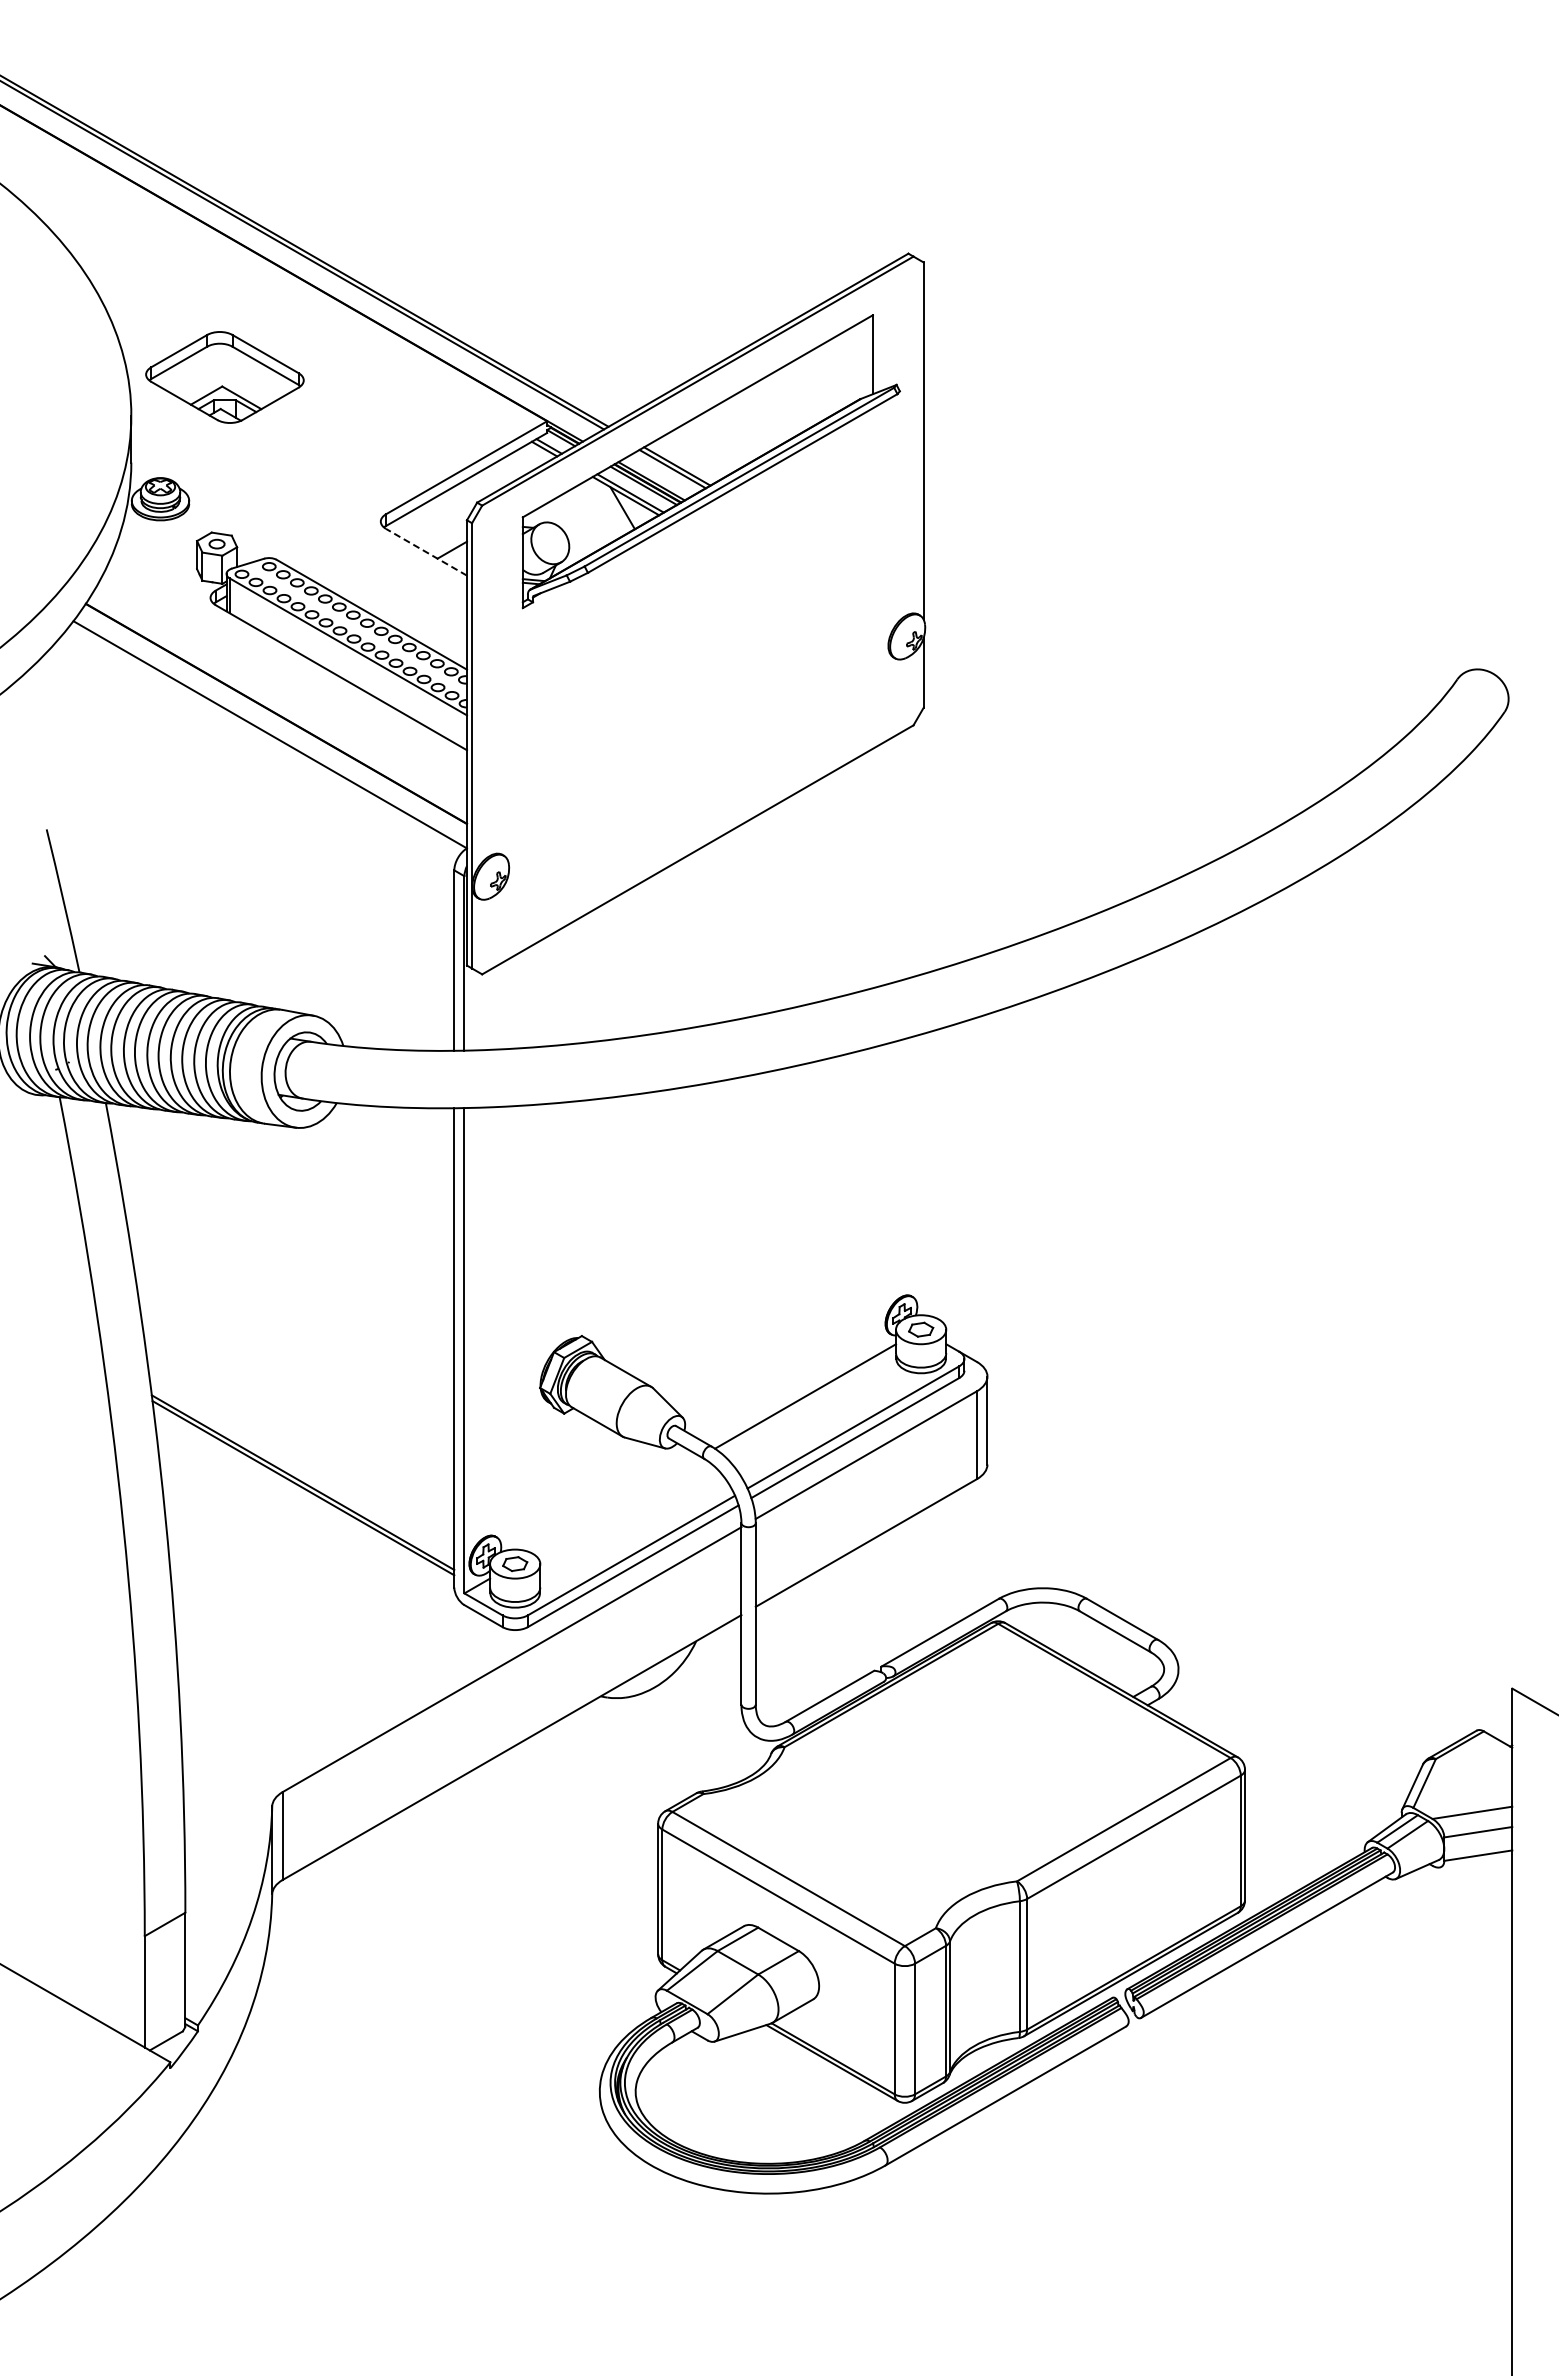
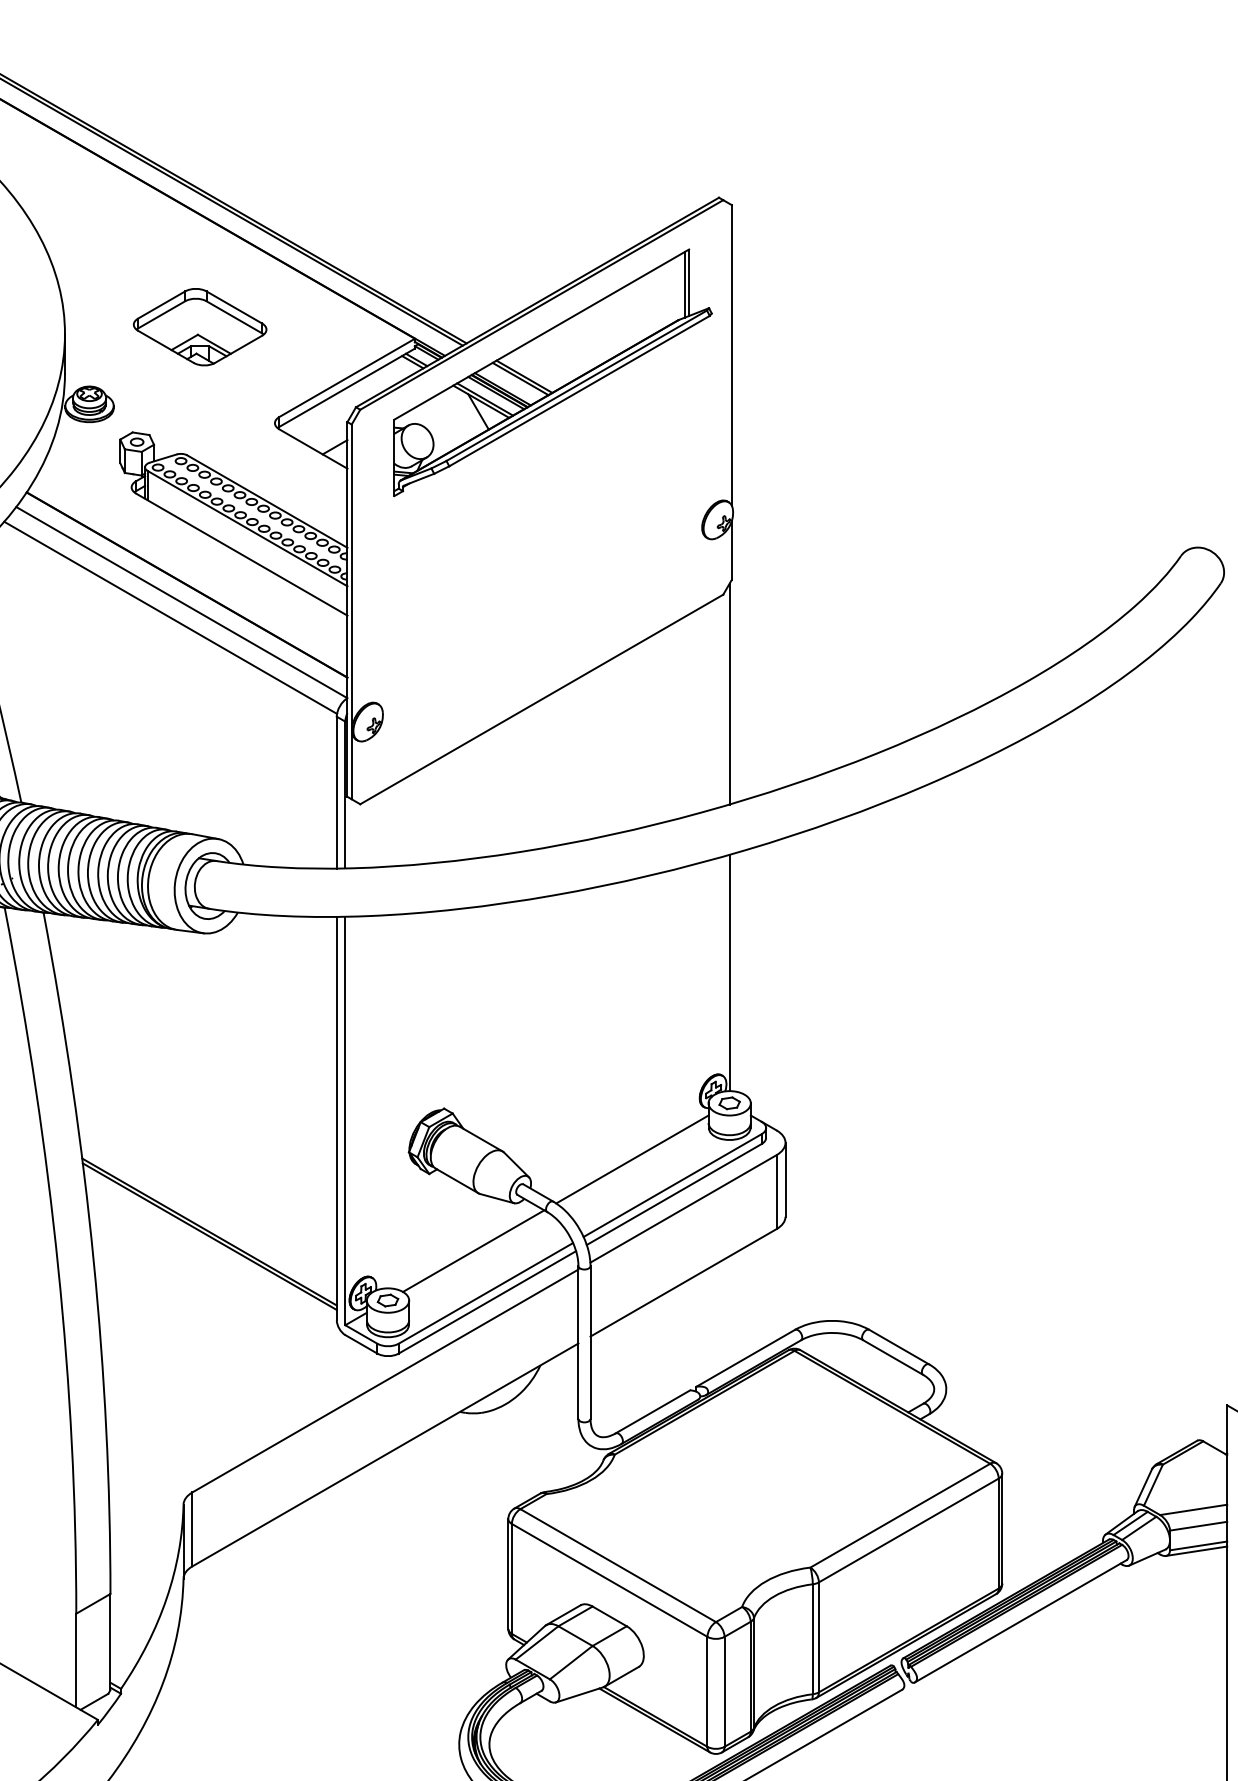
line: (867, 357) -> (684, 285), added
part: (224, 377) -> (199, 327), moved
line: (426, 552) -> (313, 449), dashed -> solid
line: (256, 752) -> (170, 617), added
line: (921, 843) -> (729, 694), added
line: (921, 1174) -> (729, 972), added
line: (616, 1504) -> (473, 1250), added
line: (1475, 1861) -> (1196, 1550), added

